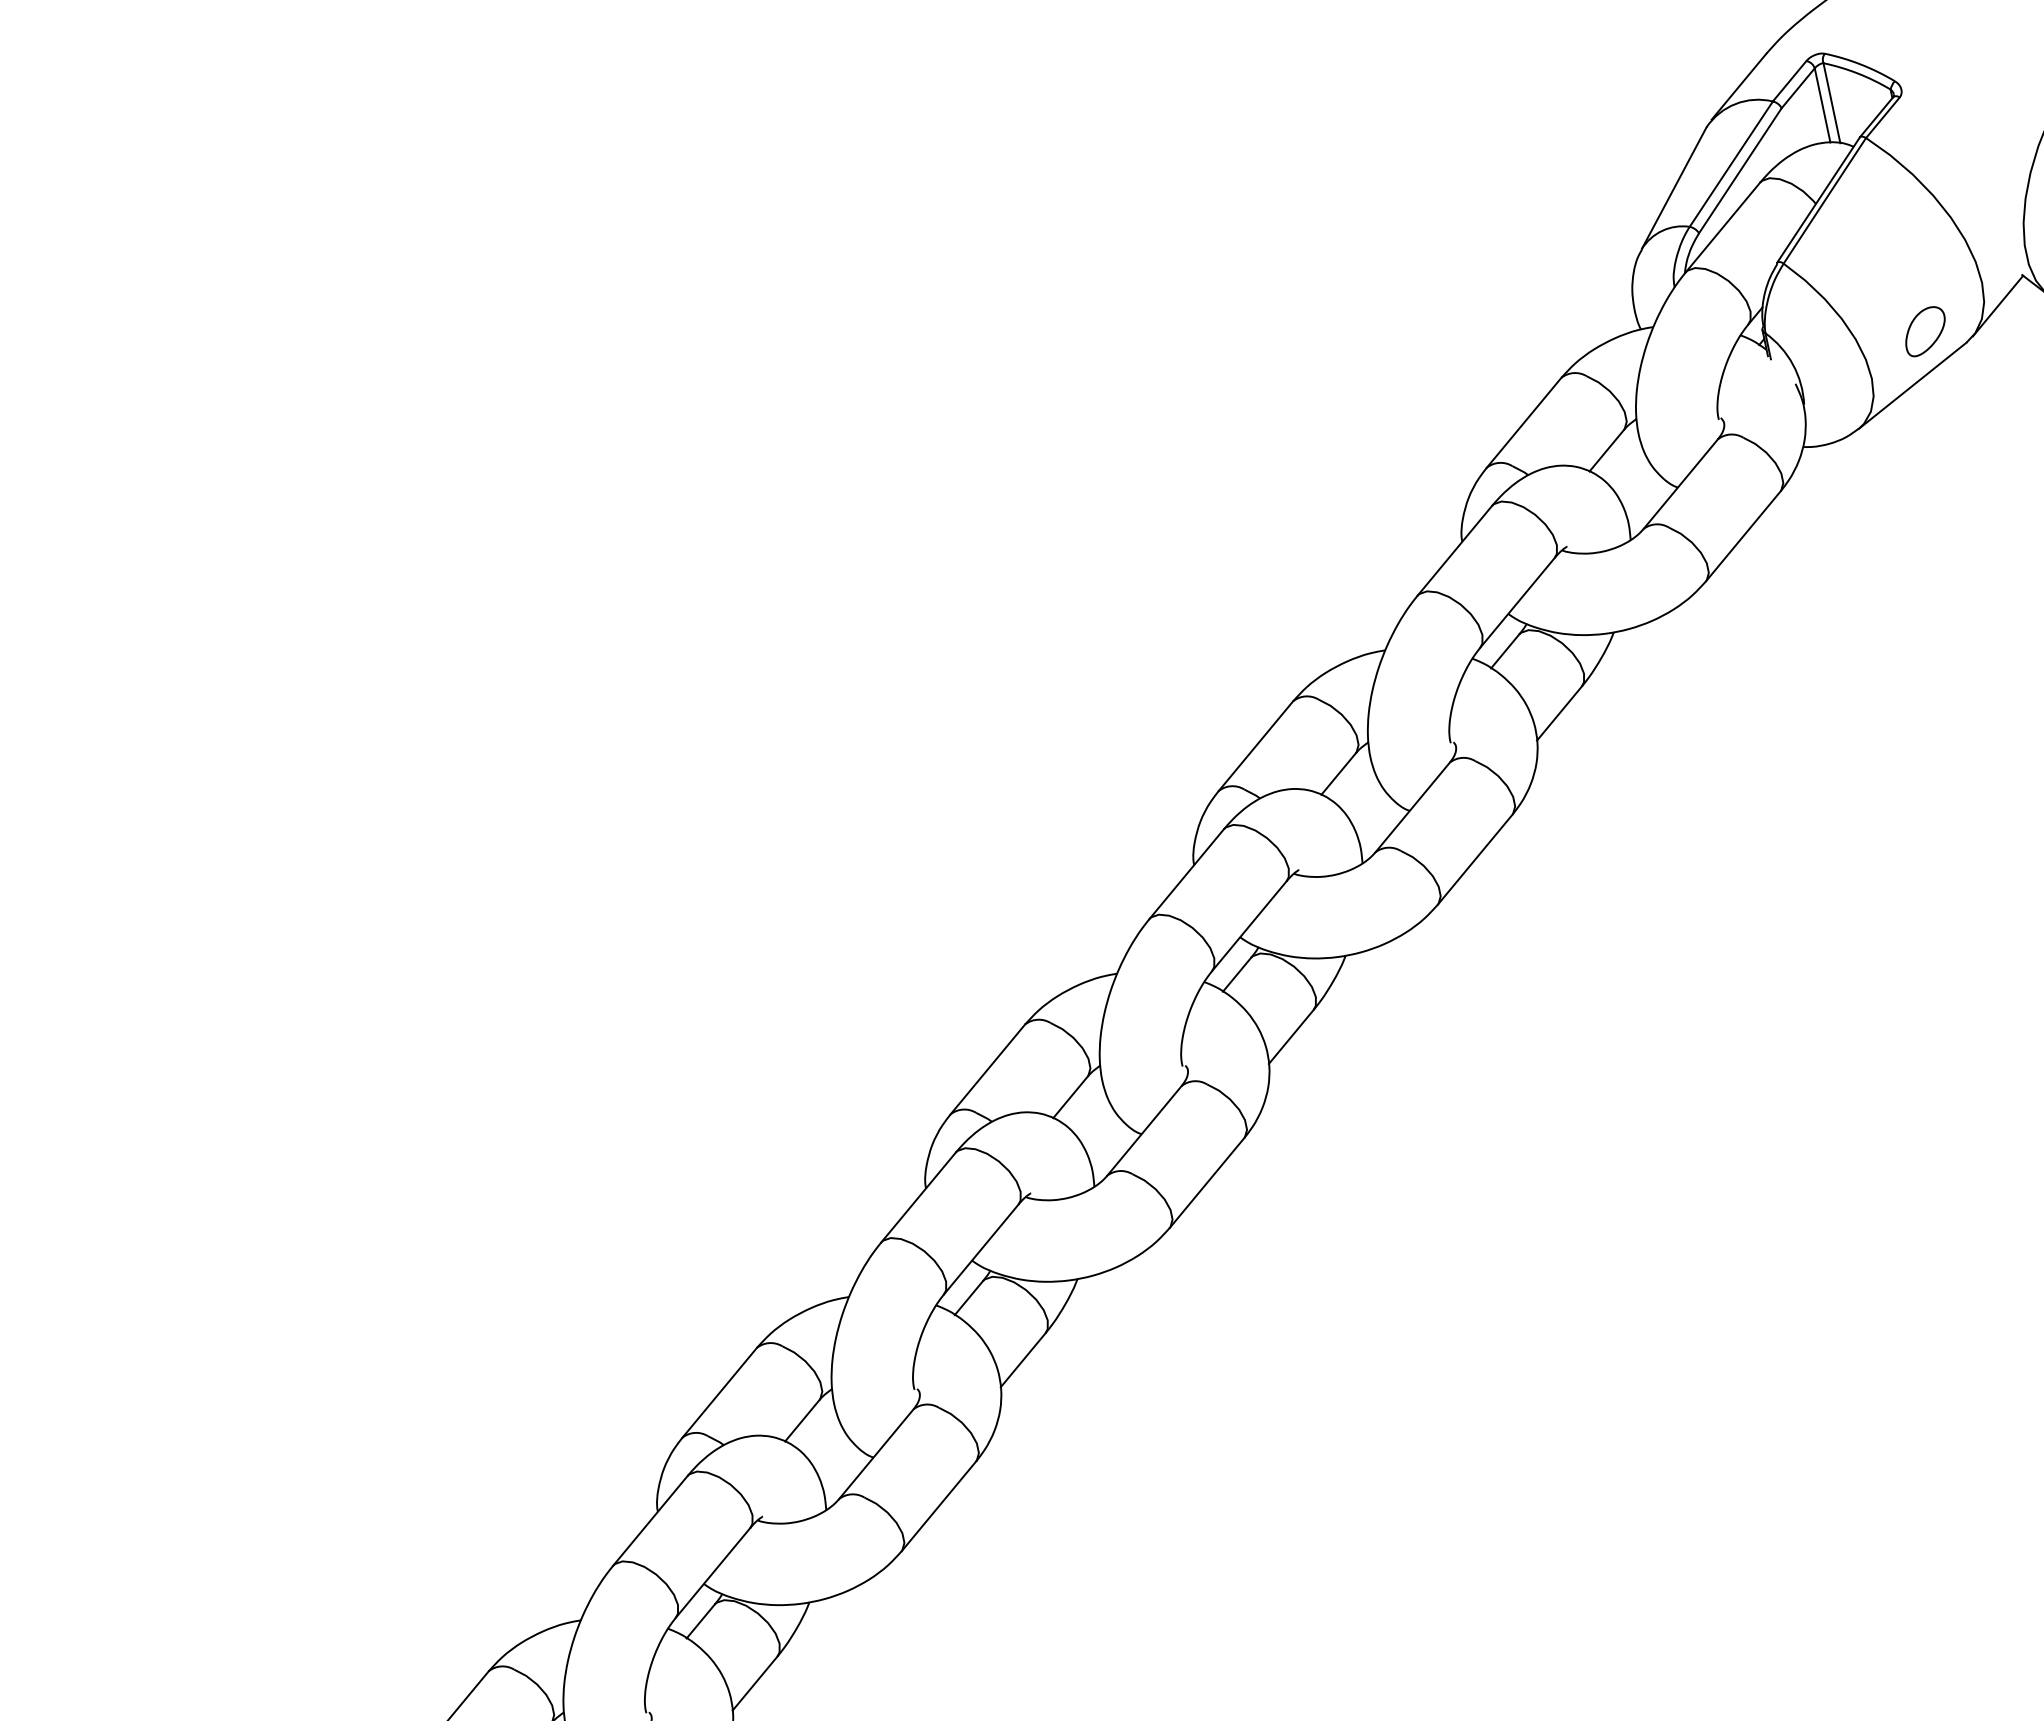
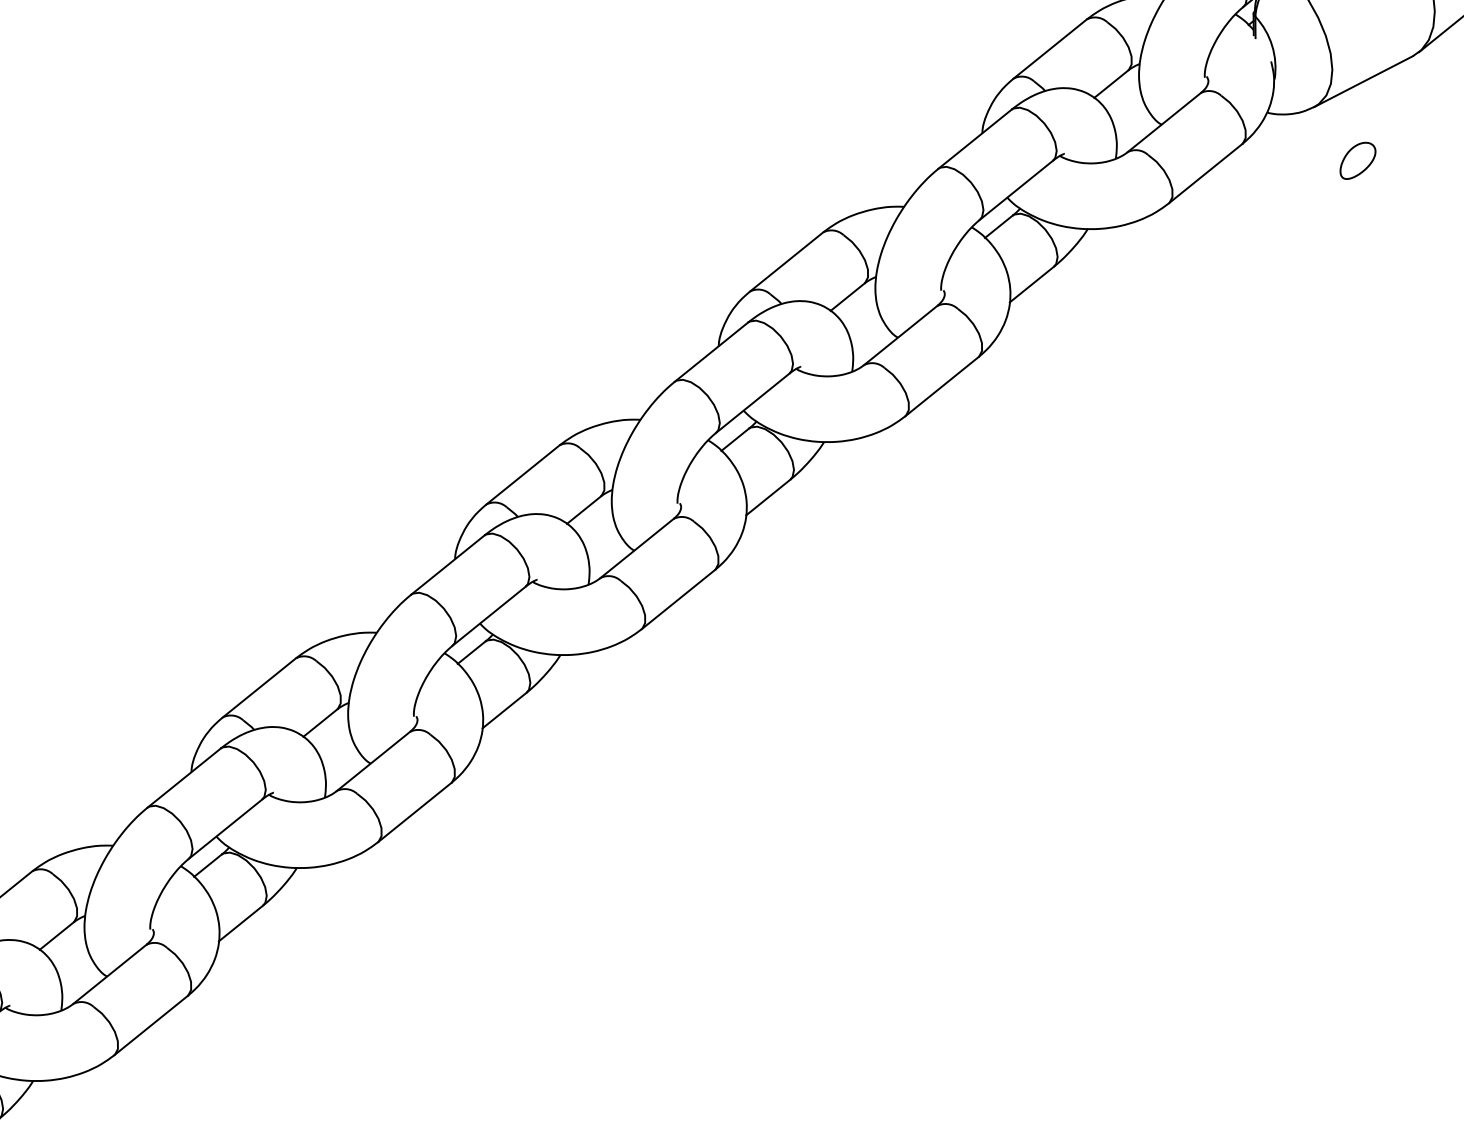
part: (1925, 331) -> (1358, 161), moved

